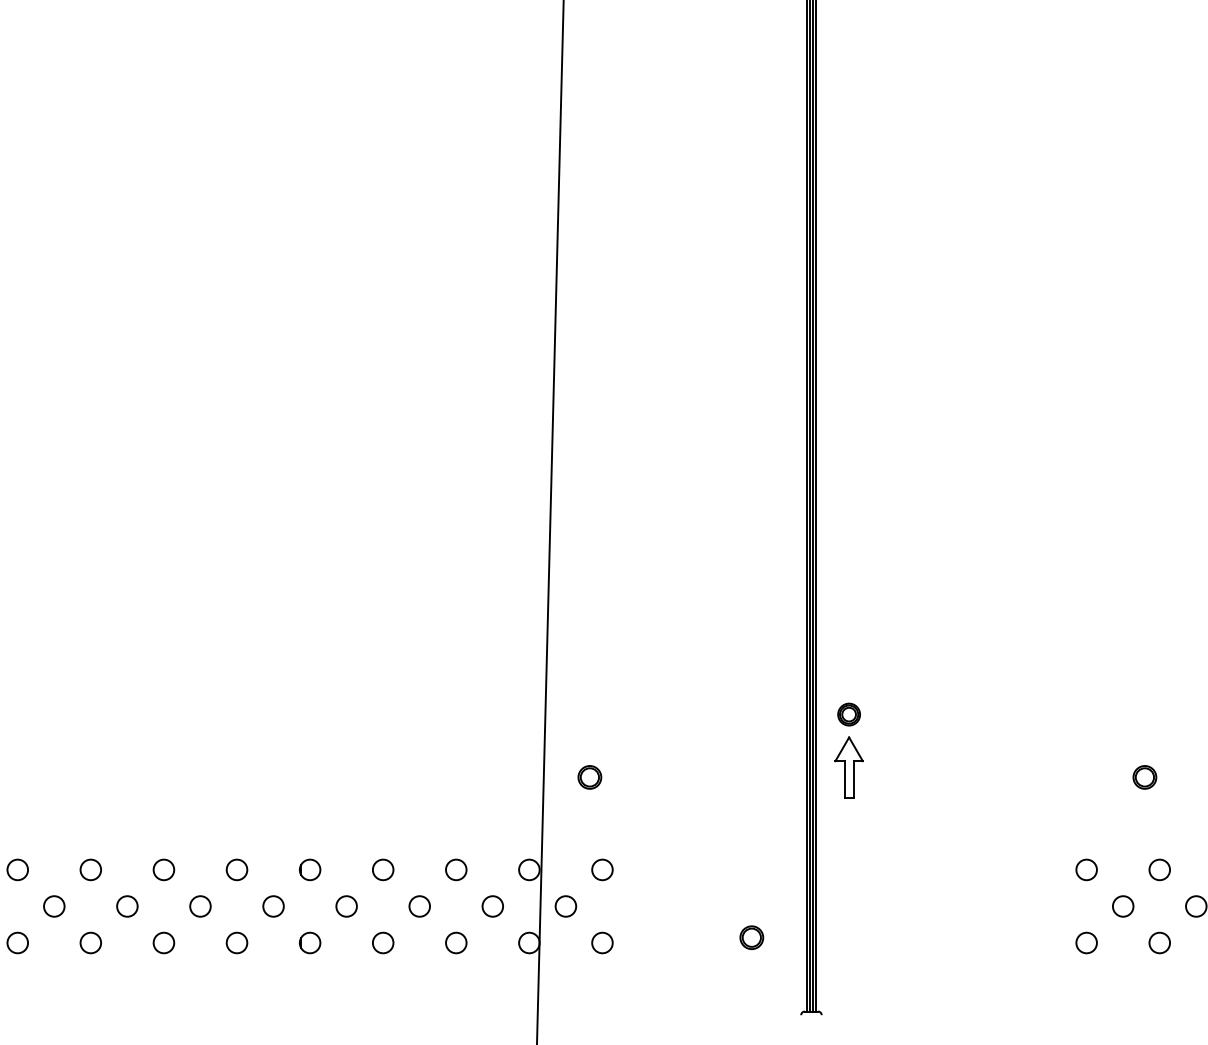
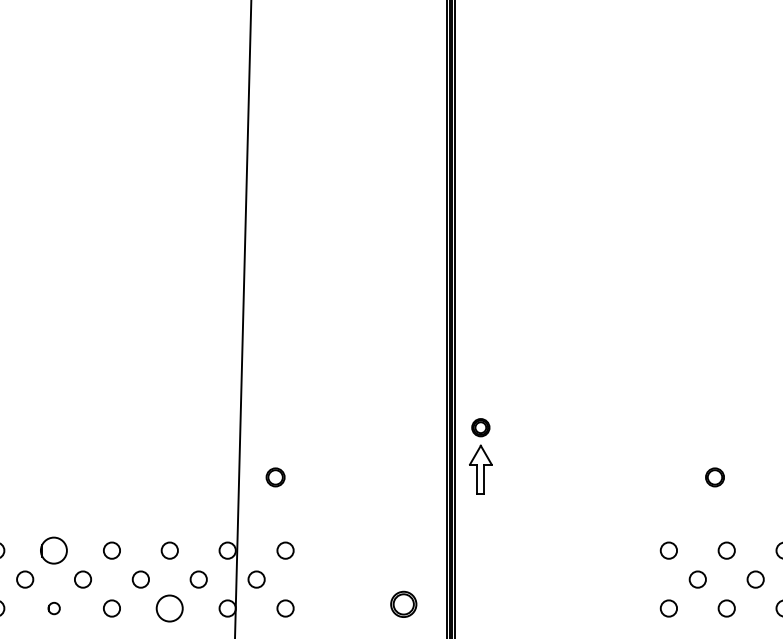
part: (310, 869) -> (54, 550), size x1.6
part: (751, 937) -> (403, 604), size x1.4
part: (310, 942) -> (54, 608), size x0.7
circle: (456, 942) -> (170, 608), size x1.6

